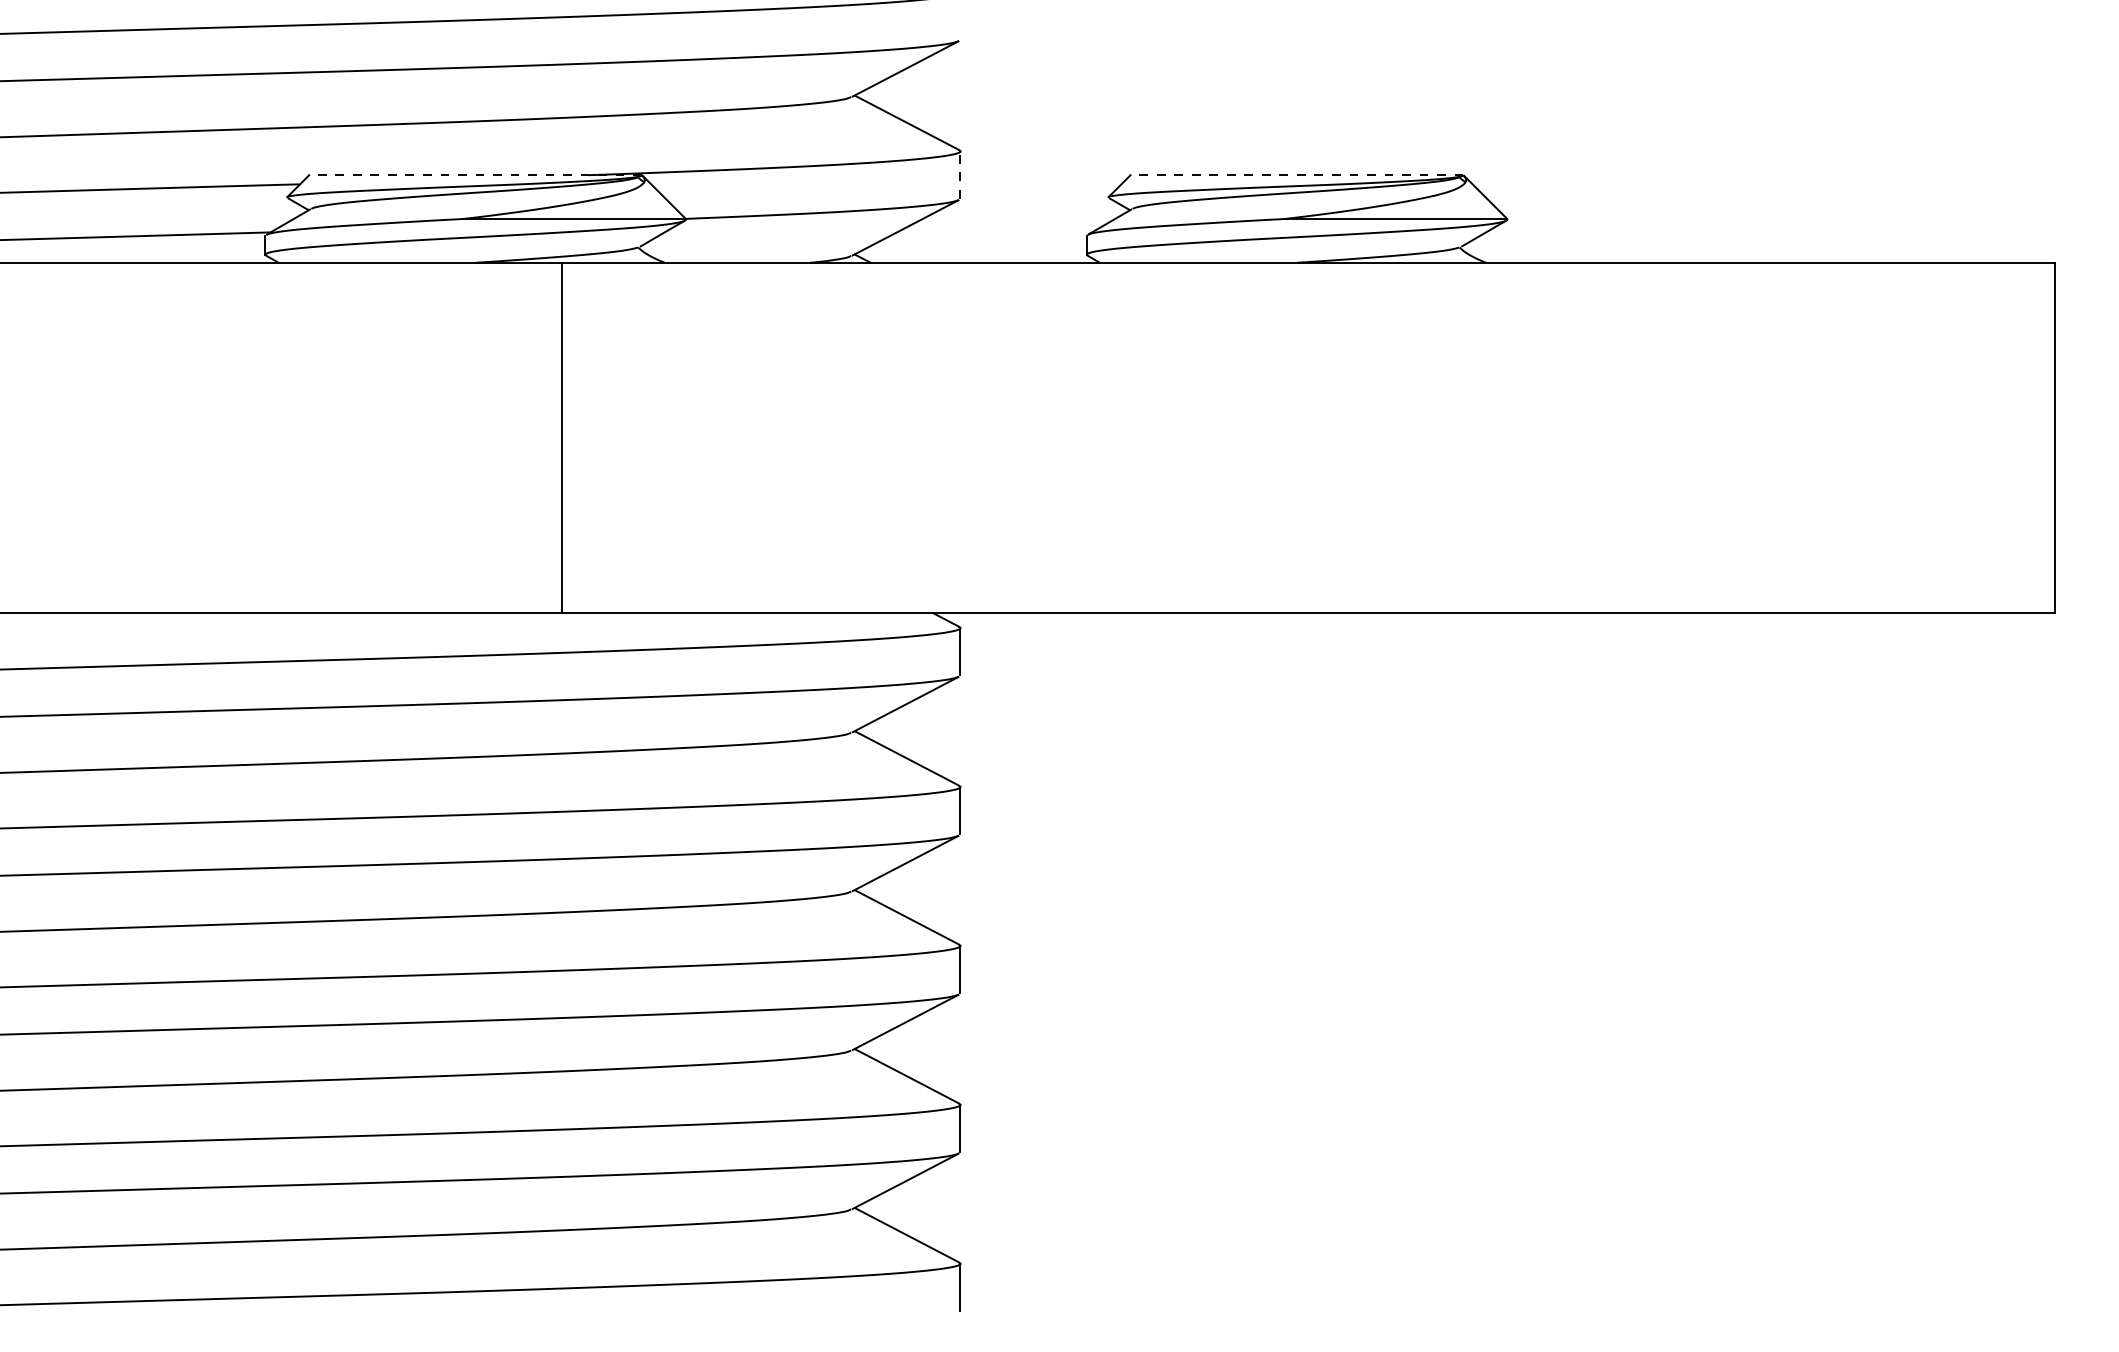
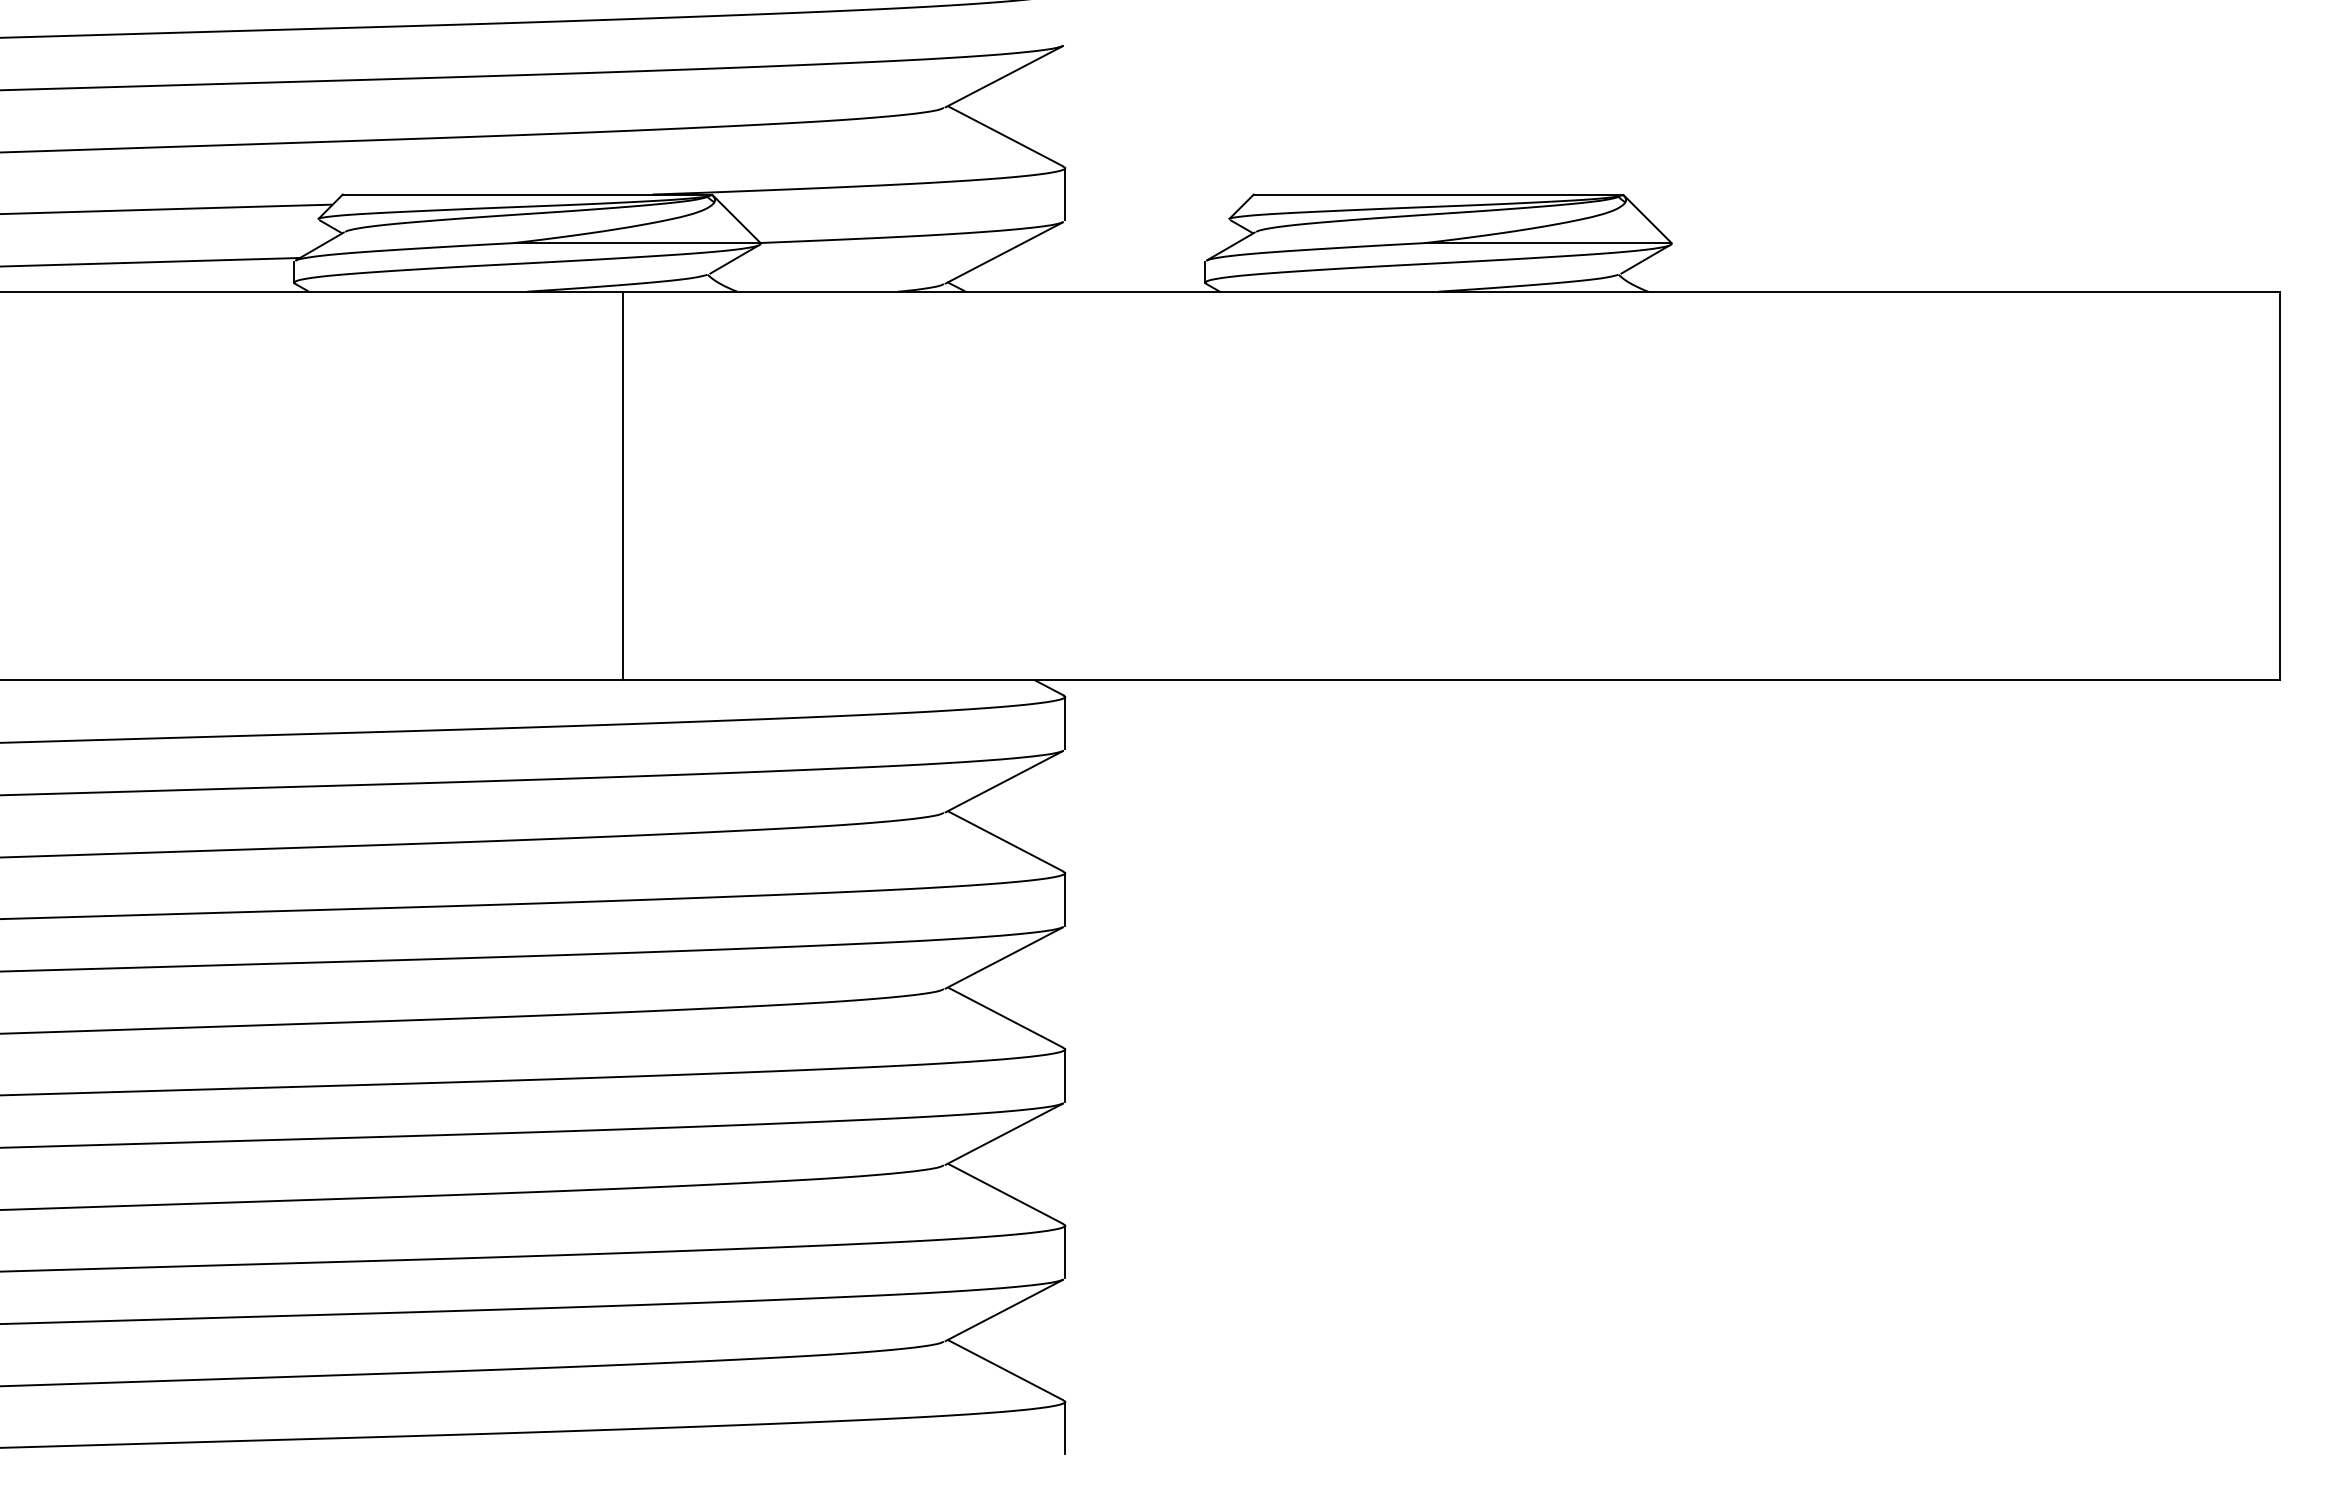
line: (960, 174) -> (1065, 193), dashed -> solid
line: (475, 175) -> (527, 194), dashed -> solid
line: (1297, 175) -> (1438, 194), dashed -> solid

